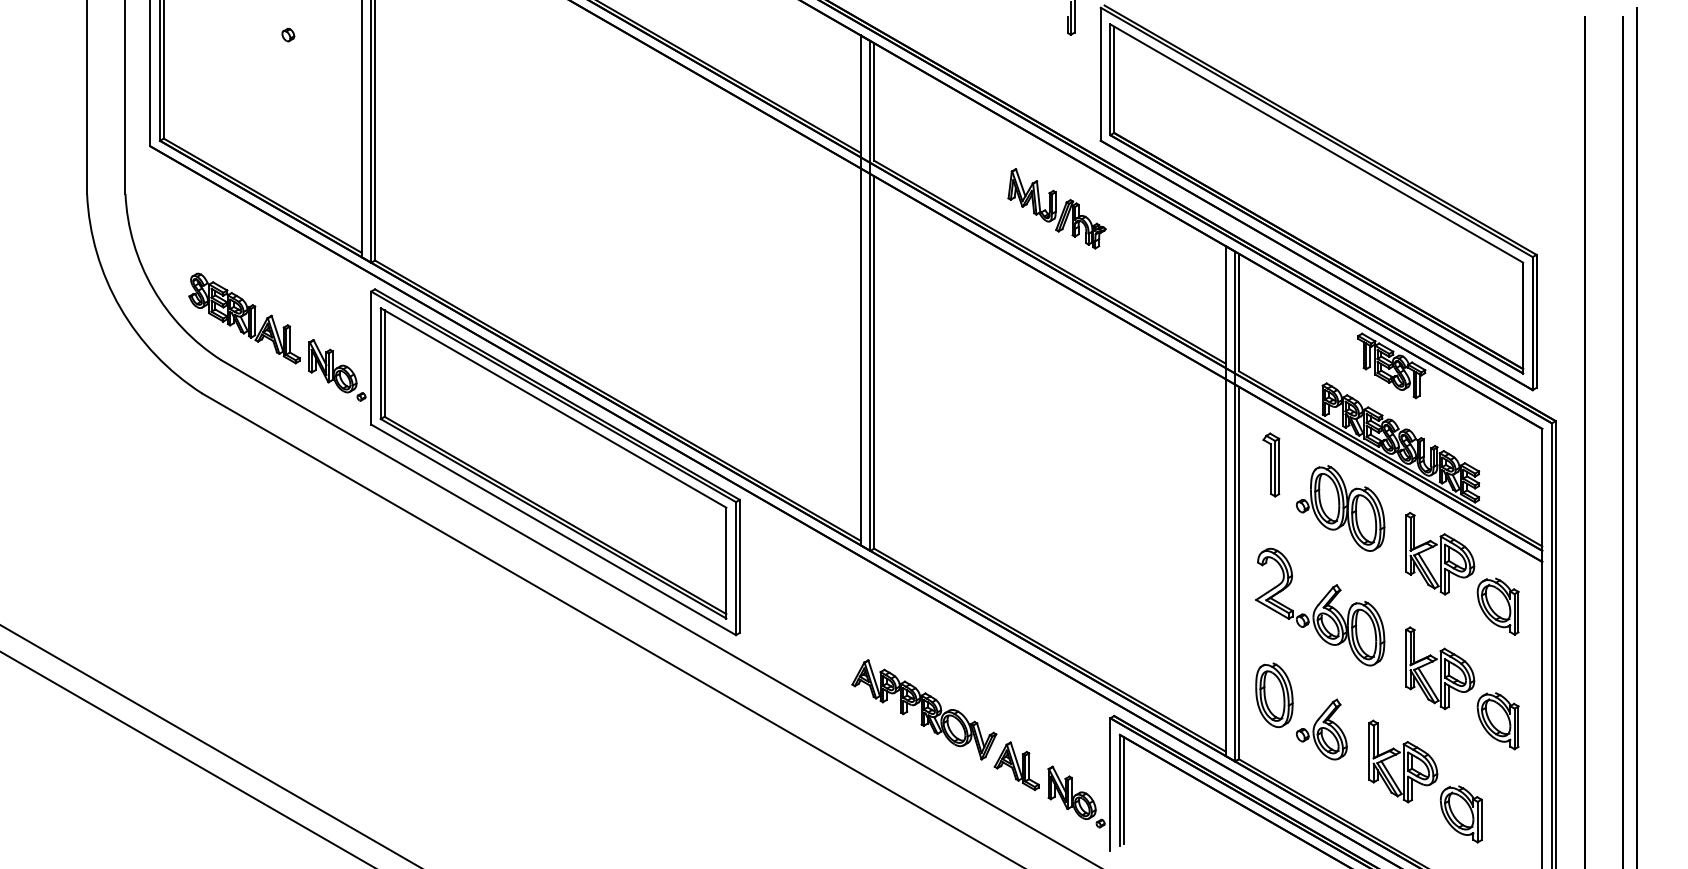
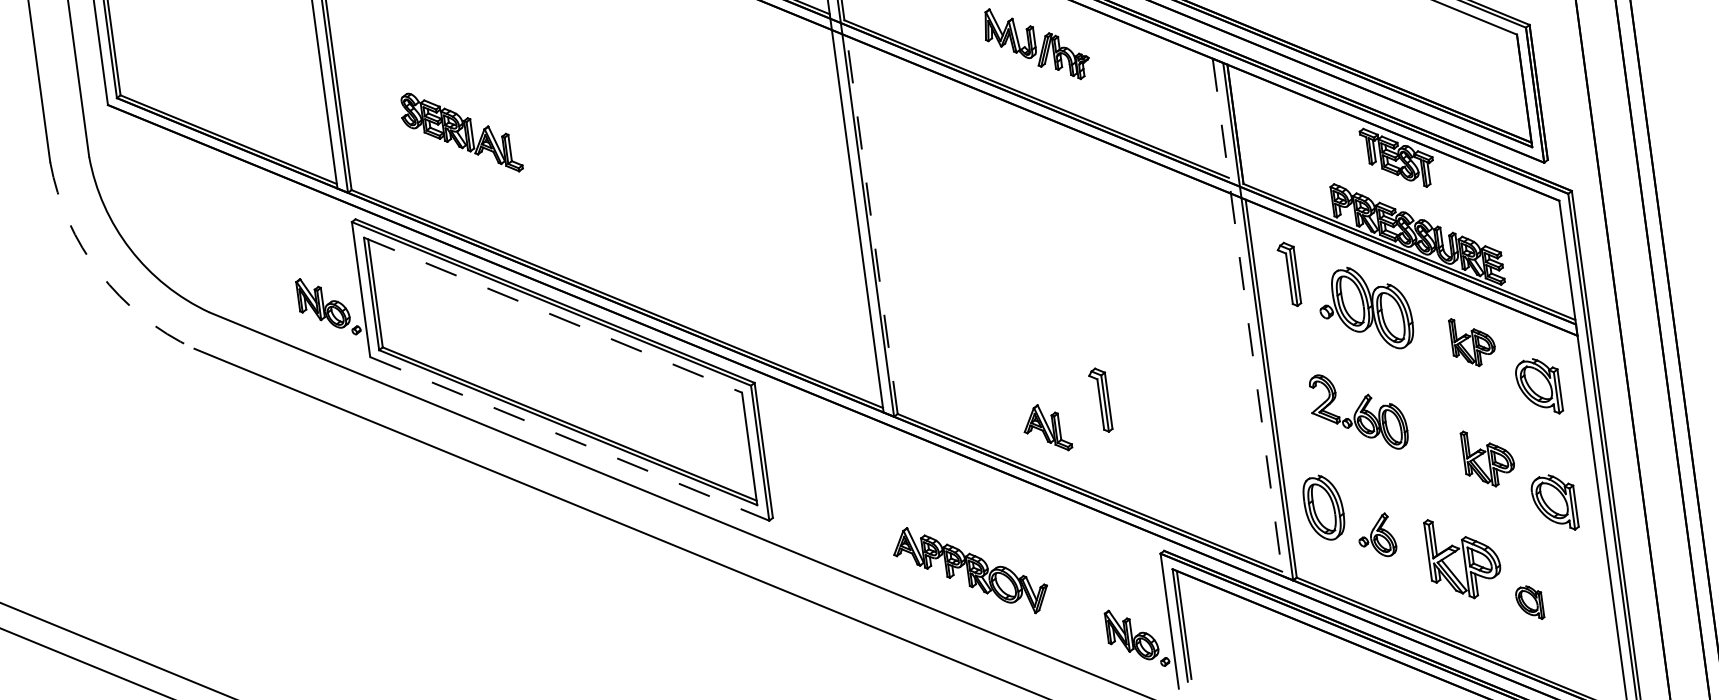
arc: (120, 307) -> (99, 272), solid -> dashed
part: (244, 318) -> (461, 132), moved
line: (874, 361) -> (872, 224), solid -> dashed
line: (553, 407) -> (552, 314), solid -> dashed
line: (1225, 500) -> (1247, 316), solid -> dashed
line: (553, 529) -> (569, 438), solid -> dashed
part: (1440, 553) -> (1473, 341), size x0.6
part: (1072, 561) -> (1100, 399), added
part: (1320, 606) -> (1358, 411), size x0.7
part: (1440, 668) -> (1488, 457), size x0.7
part: (1321, 729) -> (1376, 536), size x0.7
part: (1016, 765) -> (1046, 427), moved
part: (1460, 814) -> (1529, 603), size x0.6

